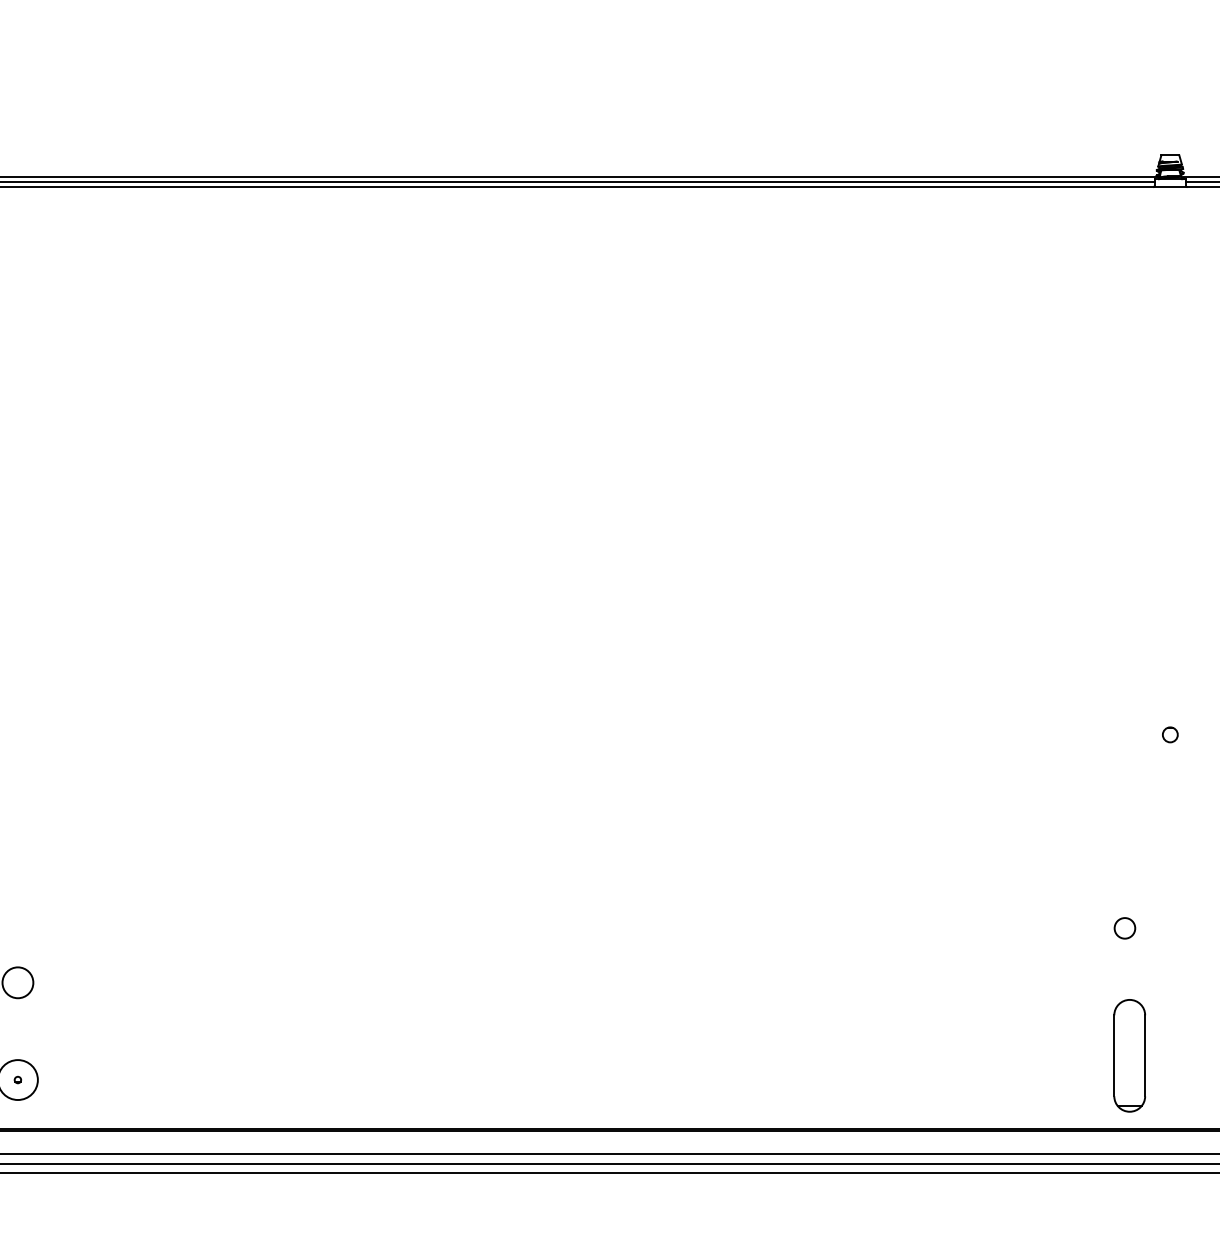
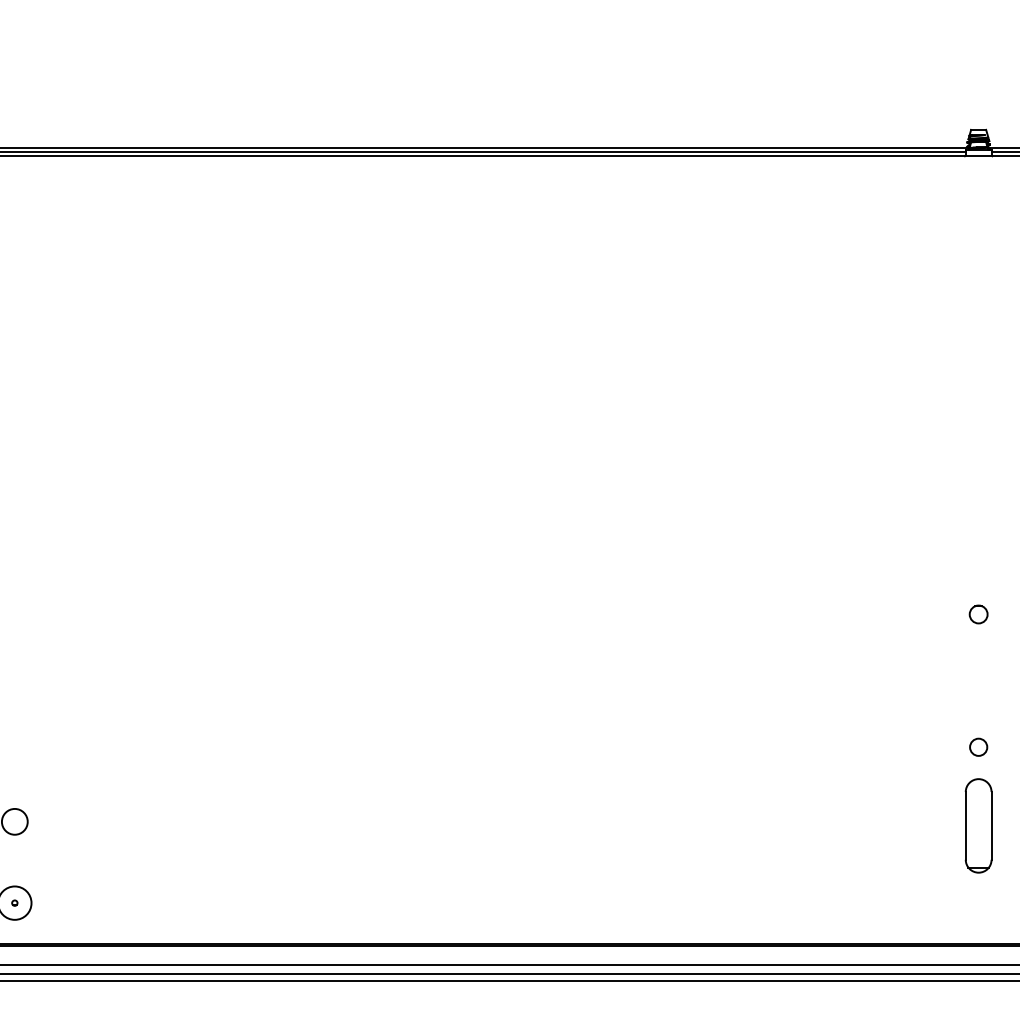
part: (1170, 734) -> (978, 614), size x1.43
circle: (1124, 927) -> (978, 746), moved
part: (1129, 1055) -> (978, 825), moved

